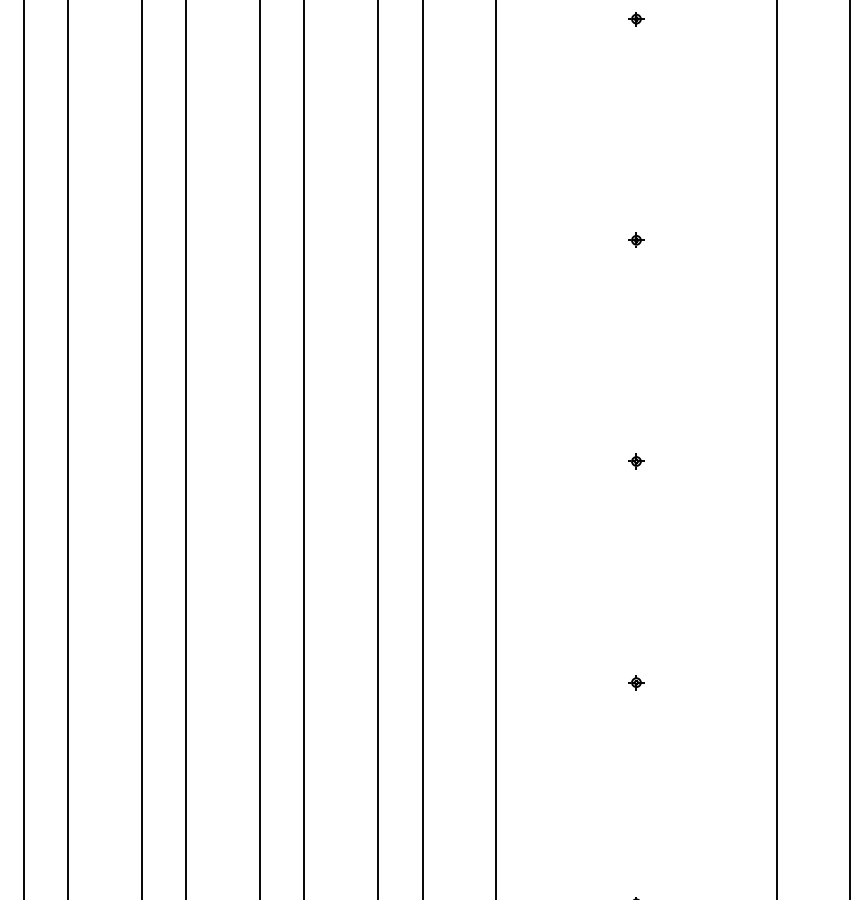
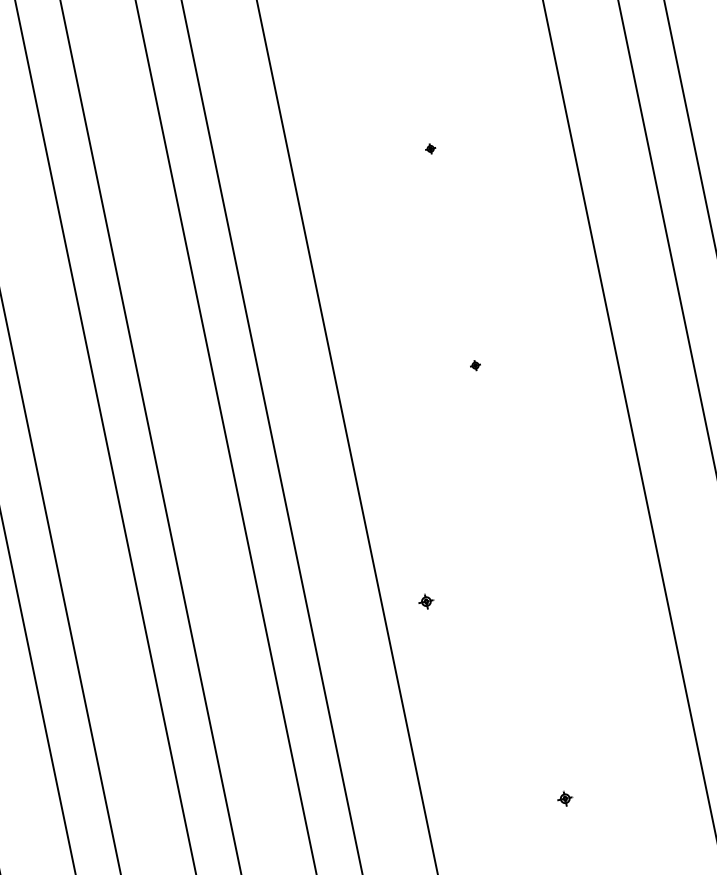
part: (636, 239) -> (430, 148), size x0.7
part: (636, 461) -> (475, 365), size x0.7
part: (636, 682) -> (426, 601), moved

